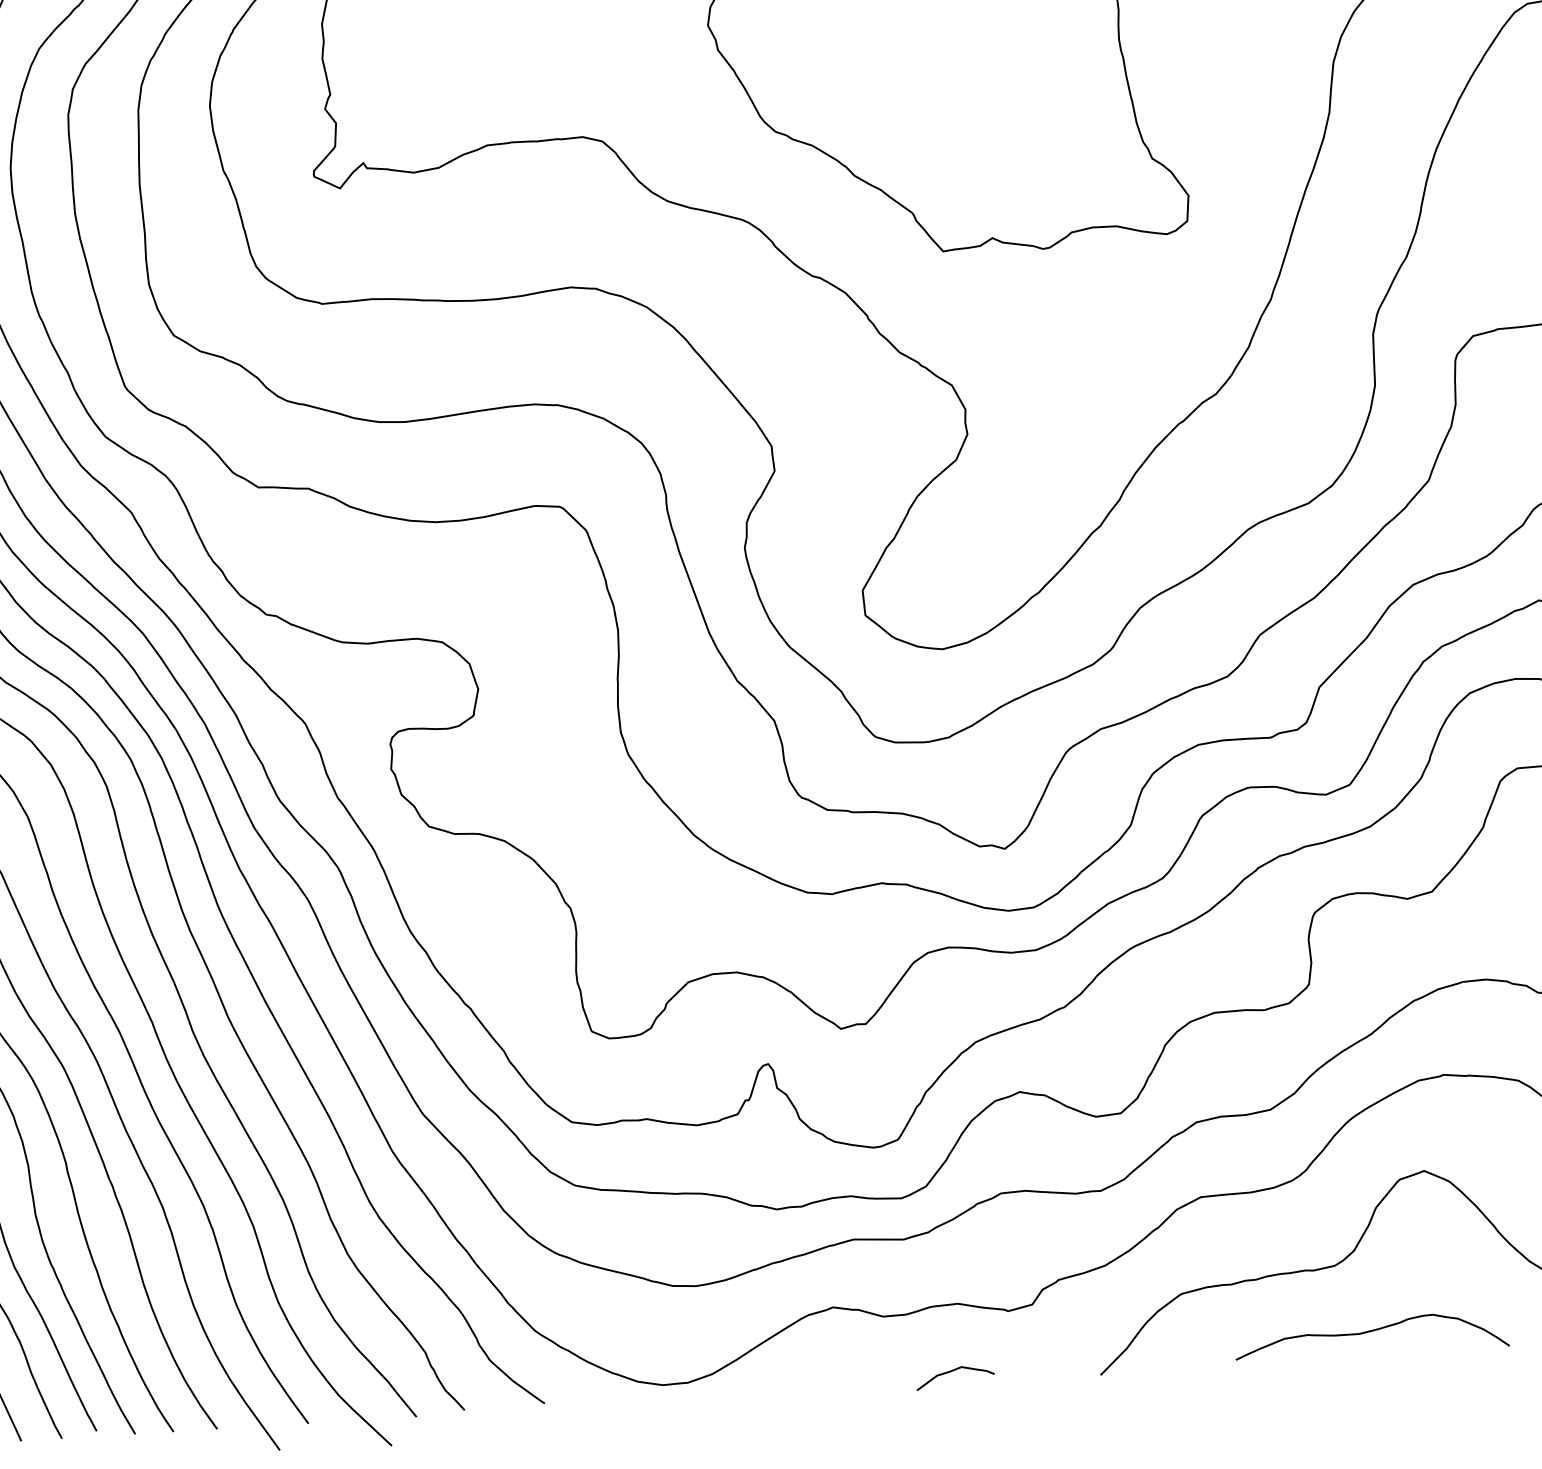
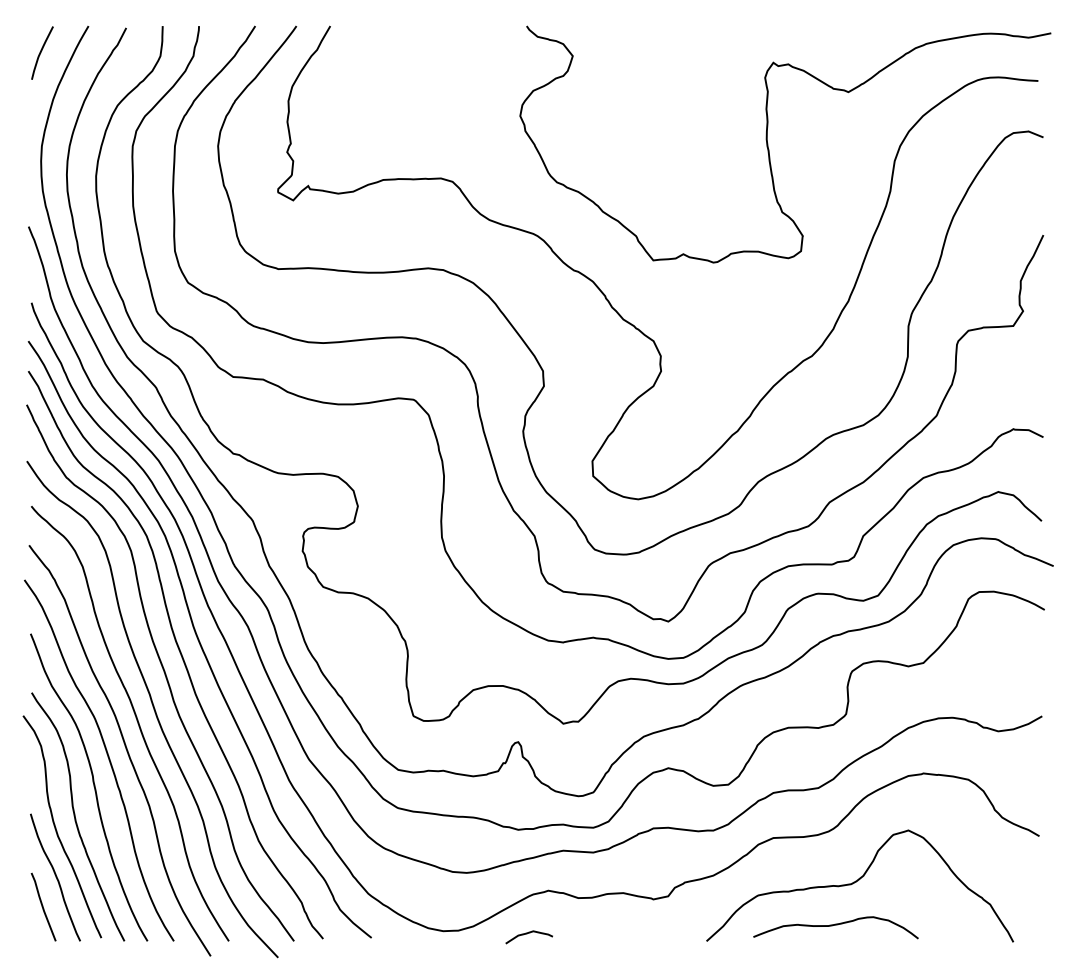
curve: (1370, 1332) -> (835, 925), moved
curve: (952, 1372) -> (527, 934), moved

